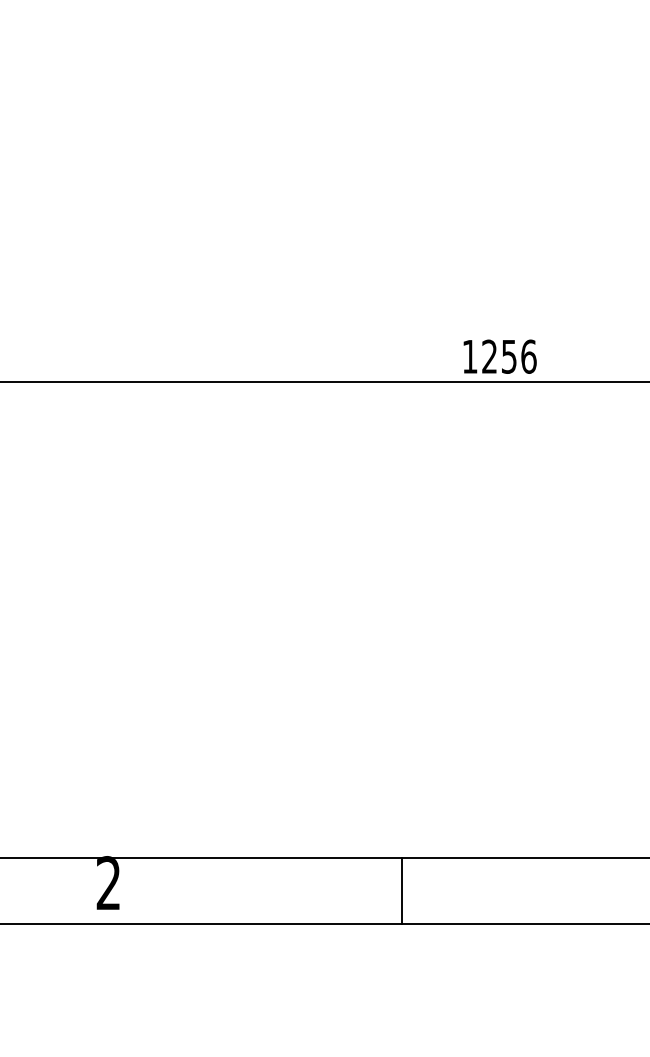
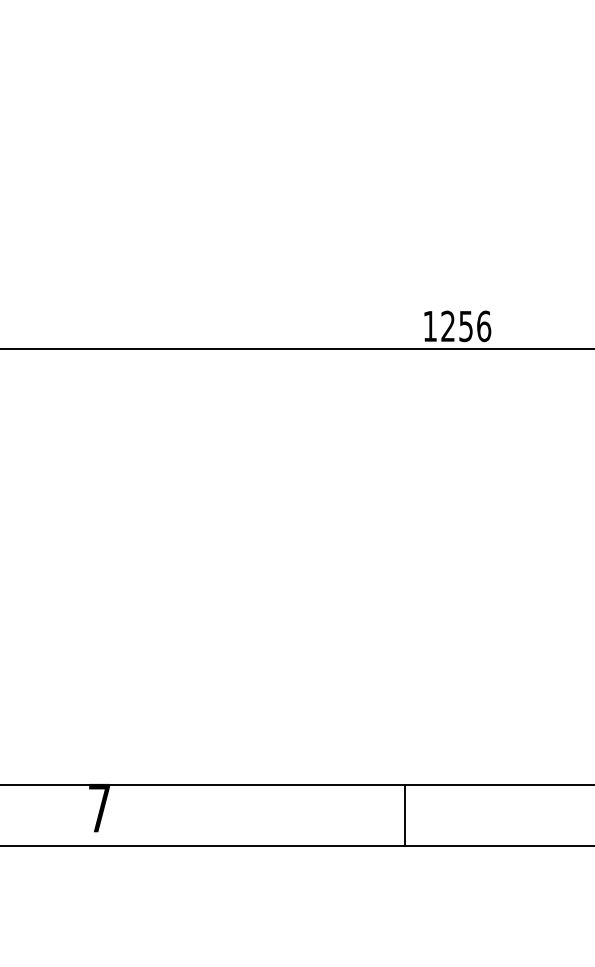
text: (108, 882) -> (99, 807), 2 -> 7
line: (401, 890) -> (404, 814), moved

